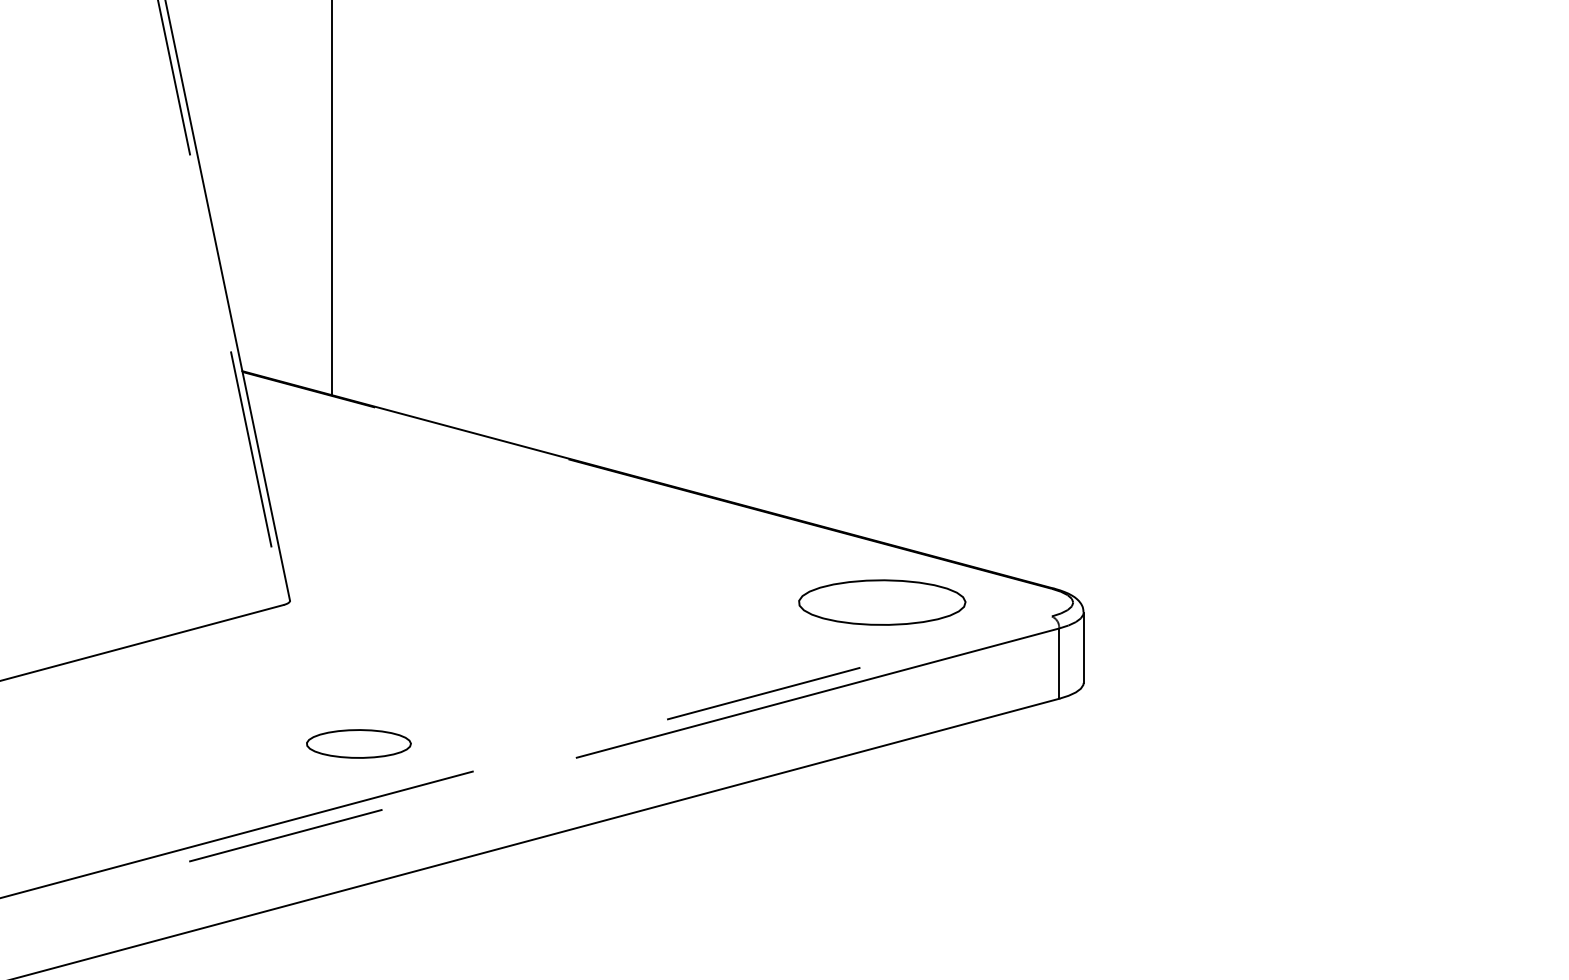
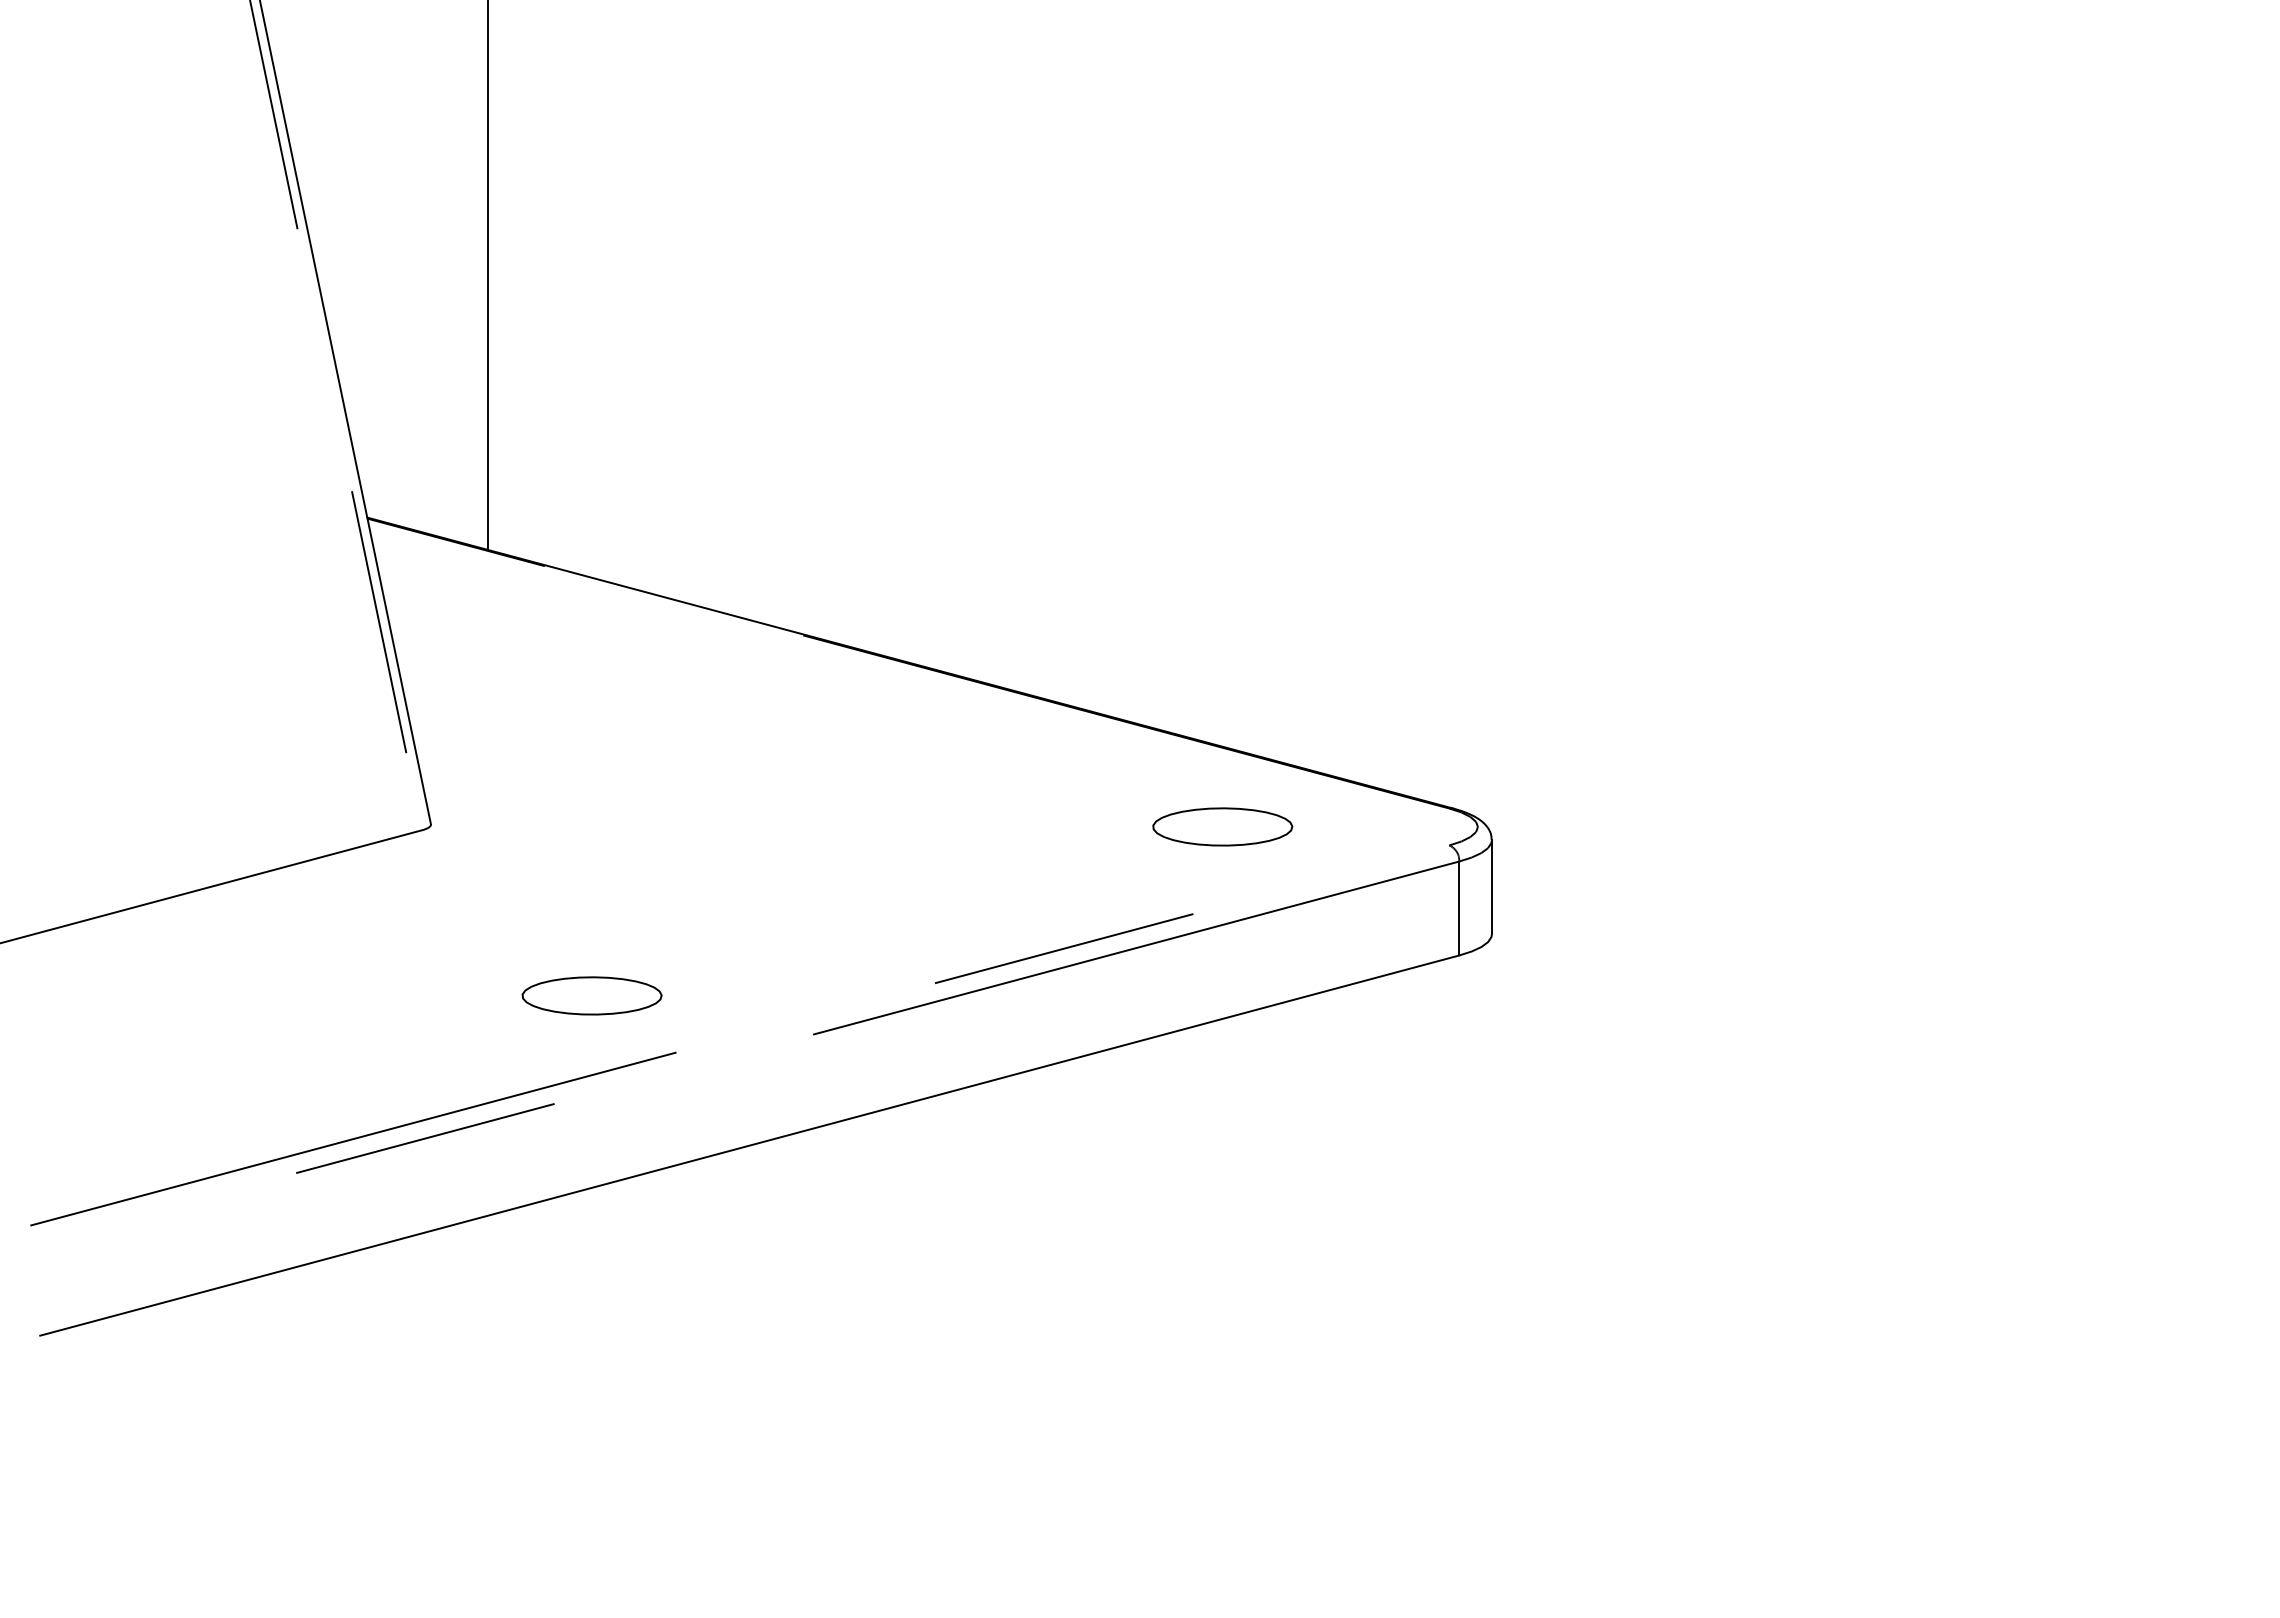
part: (882, 602) -> (1222, 826), size x0.62
part: (358, 743) -> (591, 995), moved

